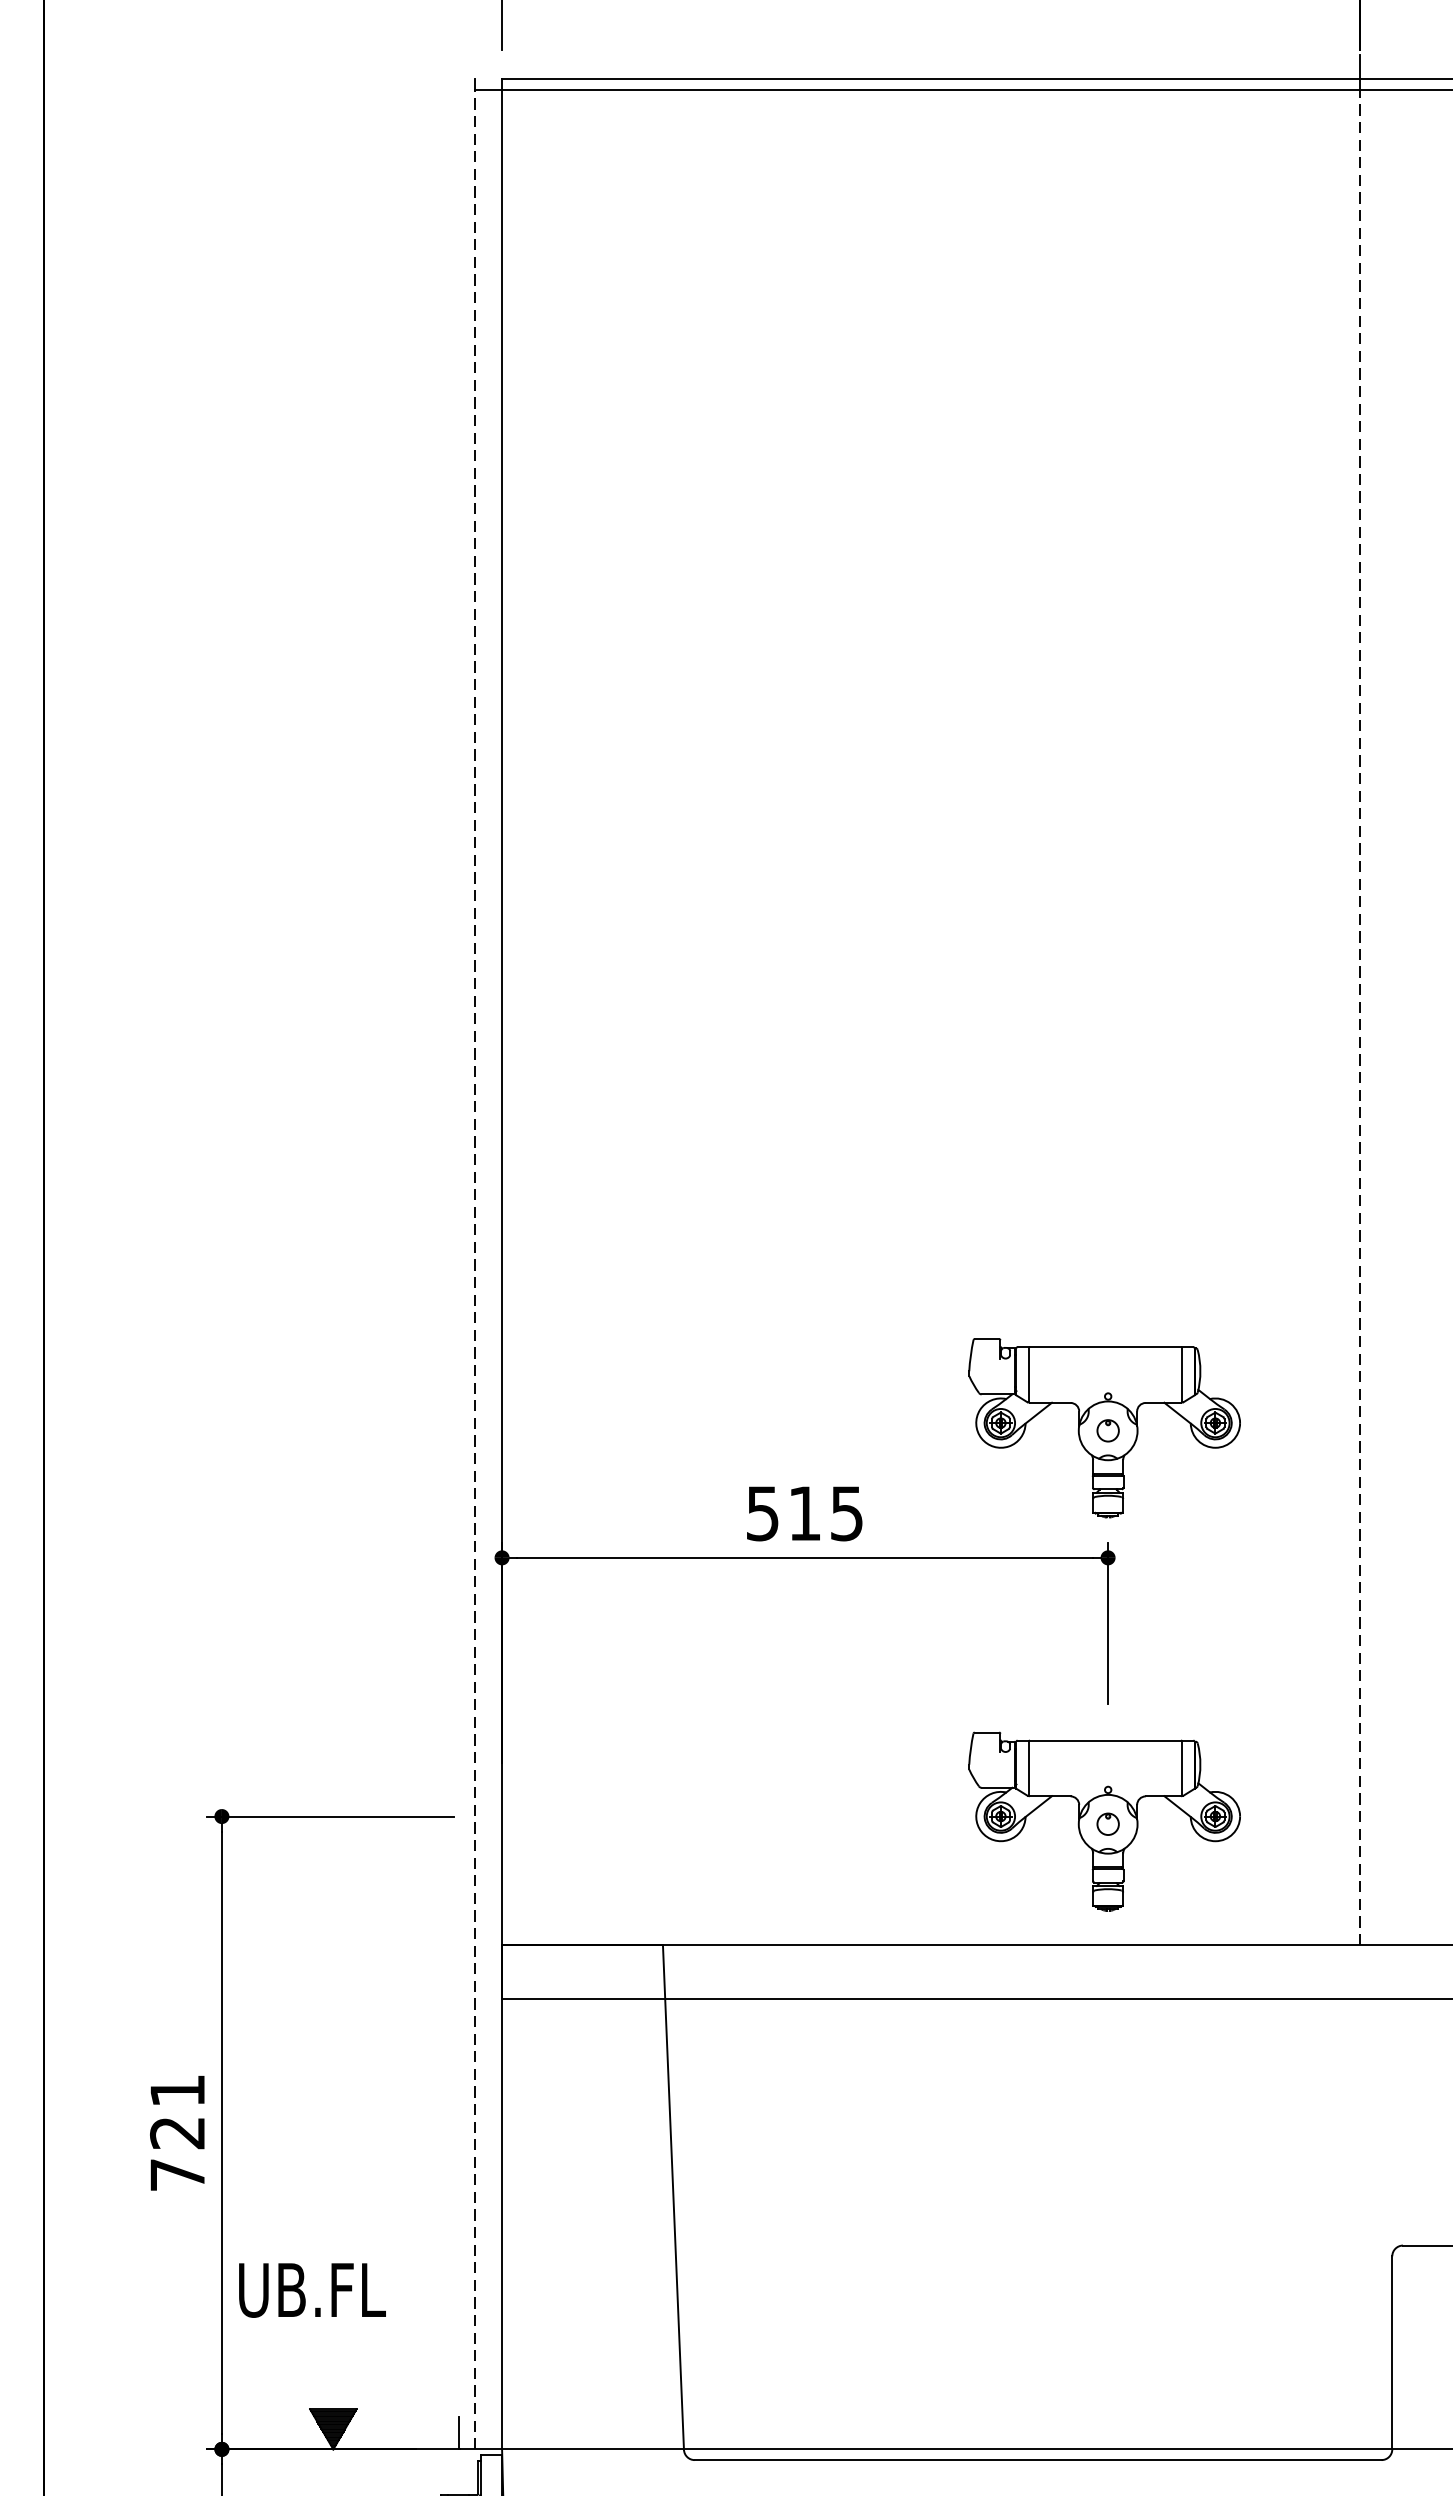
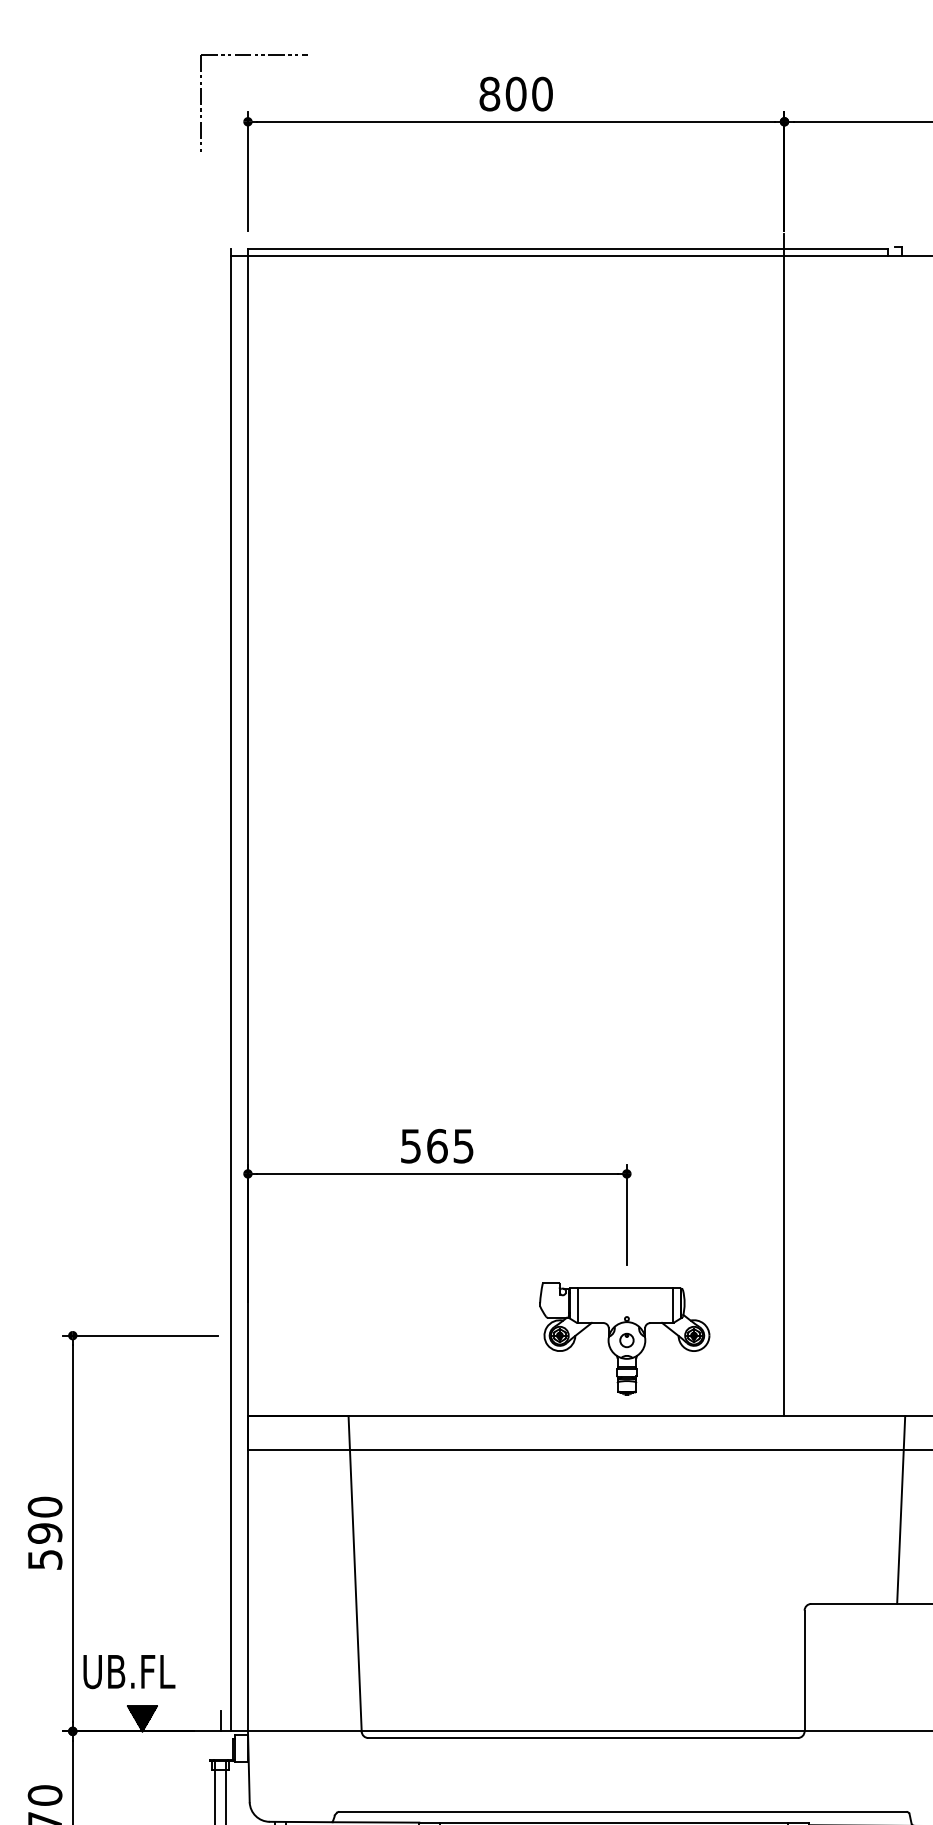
line: (1360, 1016) -> (784, 835), dashed -> solid
line: (475, 1269) -> (231, 993), dashed -> solid
part: (1104, 1427) -> (624, 1092), removed
text: (805, 1512) -> (437, 1145), 515 -> 565
text: (176, 2131) -> (44, 1532), 721 -> 590
text: (312, 2291) -> (129, 1672), moved

